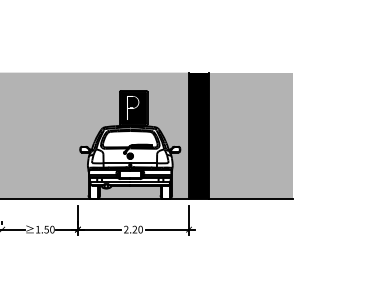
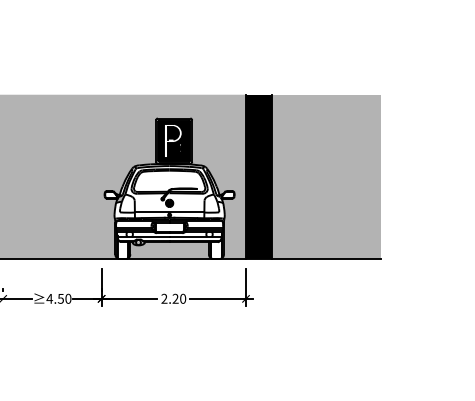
text: (37, 229) -> (49, 298), 1.50 -> 4.50

